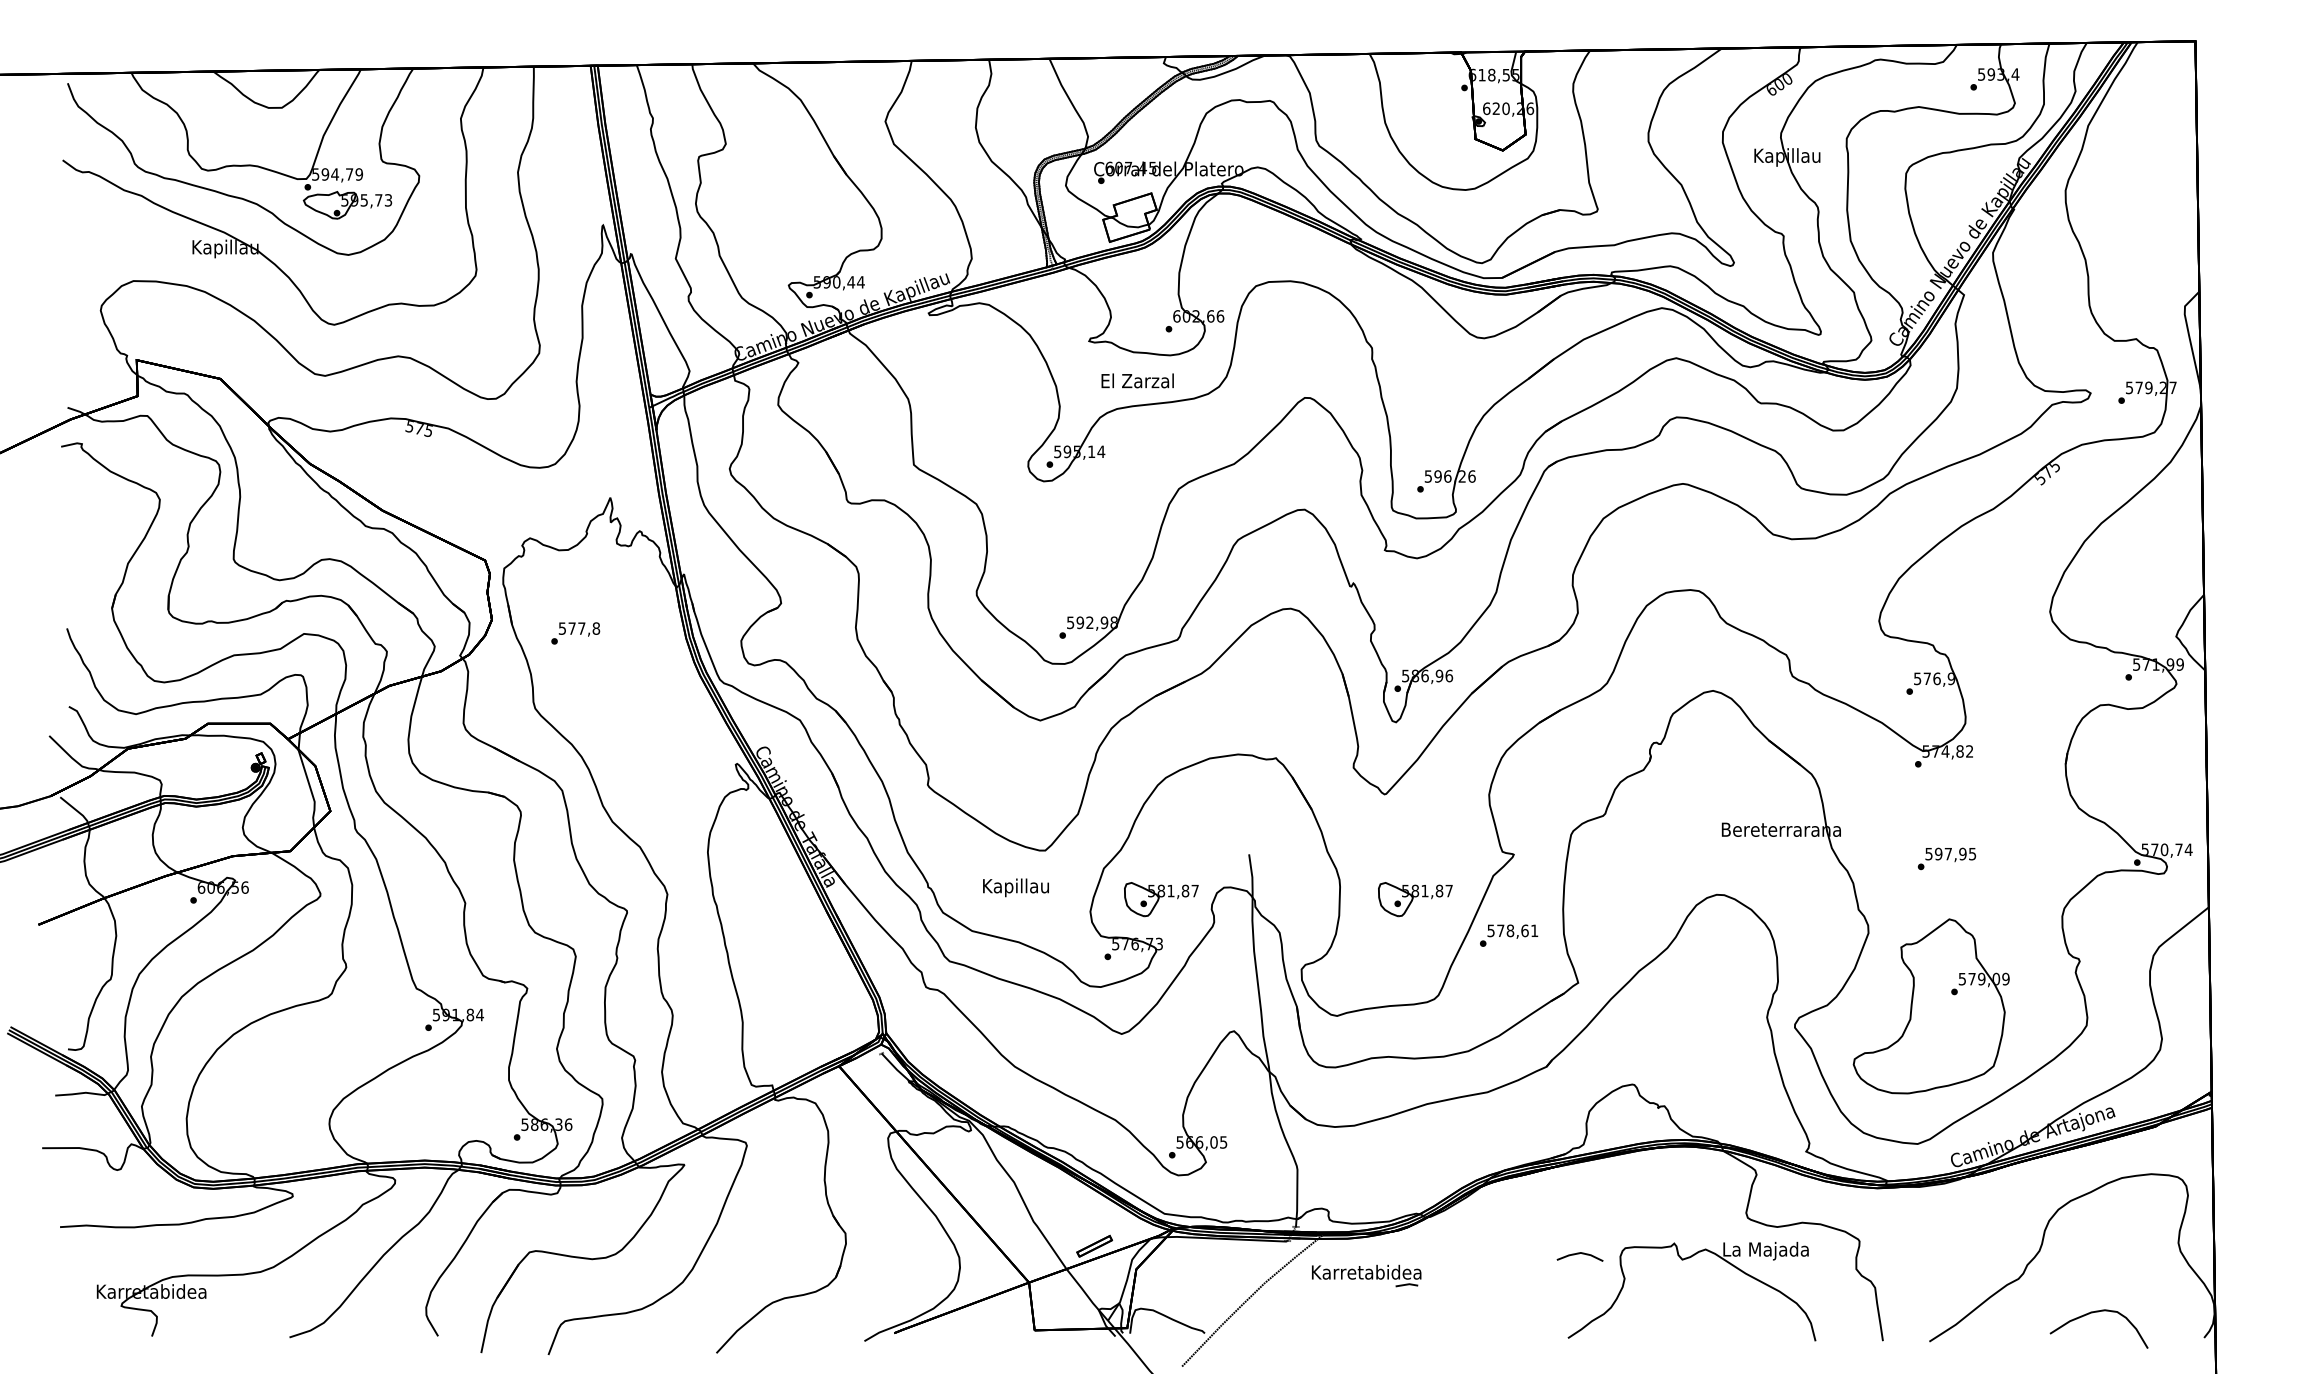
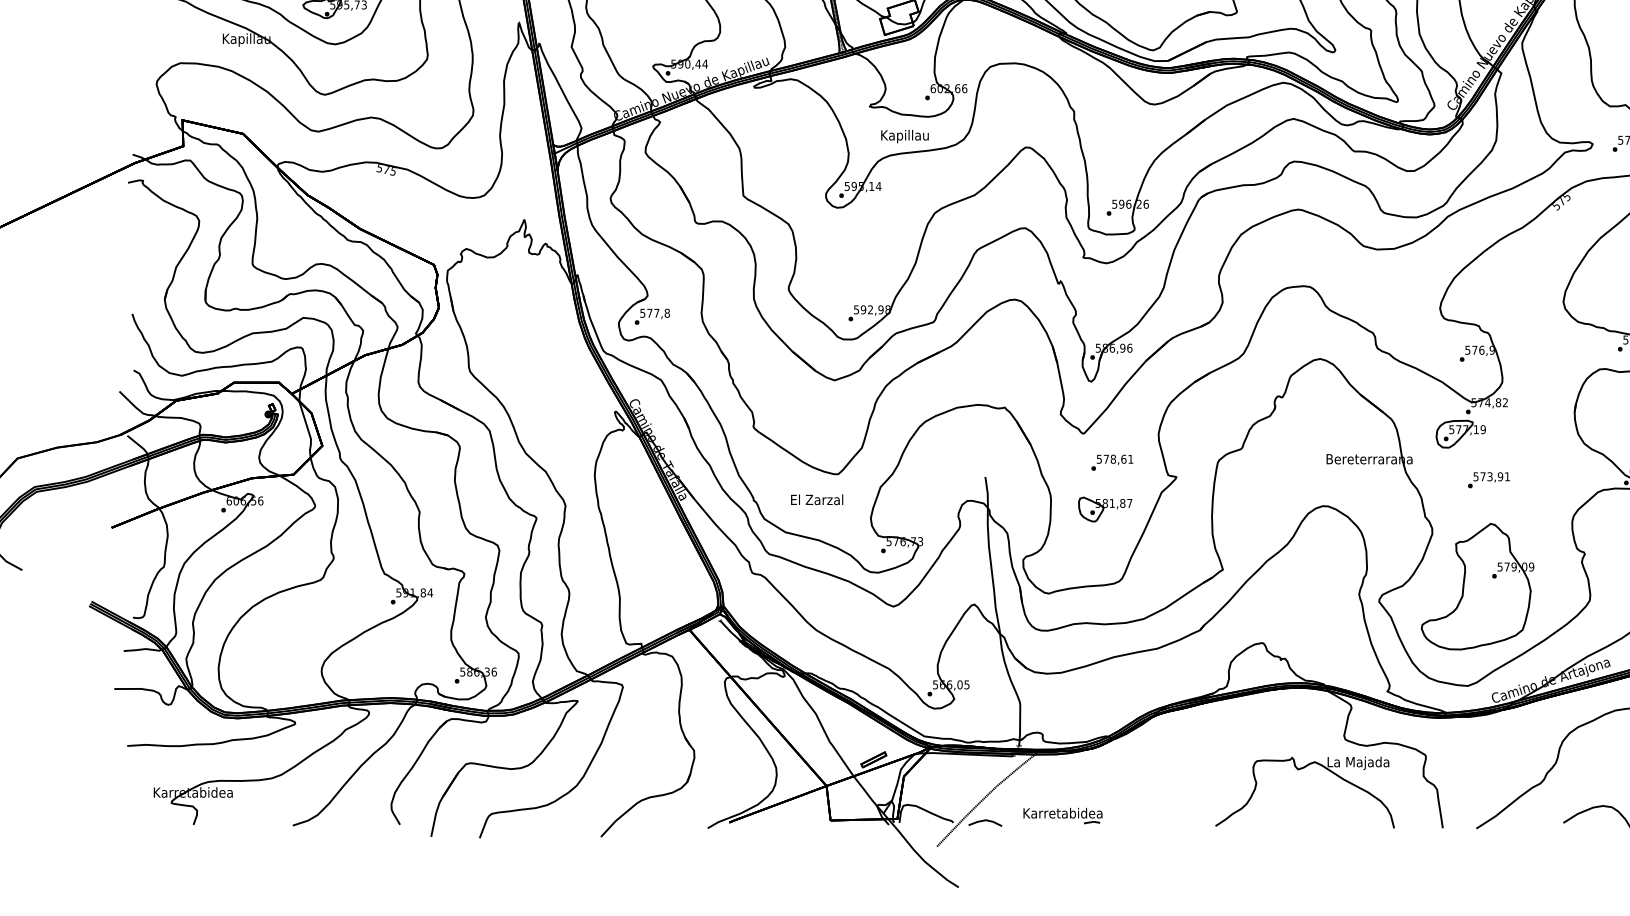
text: (1137, 382) -> (904, 136), El Zarzal -> Kapillau
text: (575, 633) -> (652, 316), moved
part: (1907, 794) -> (1460, 433), added
text: (1955, 853) -> (1495, 476), 597,95 -> 573,91
text: (1015, 887) -> (816, 500), Kapillau -> El Zarzal
part: (1161, 899) -> (922, 509), removed
text: (1509, 935) -> (1112, 462), moved
line: (1579, 1254) -> (984, 821), moved
part: (1366, 1275) -> (1062, 815), moved

